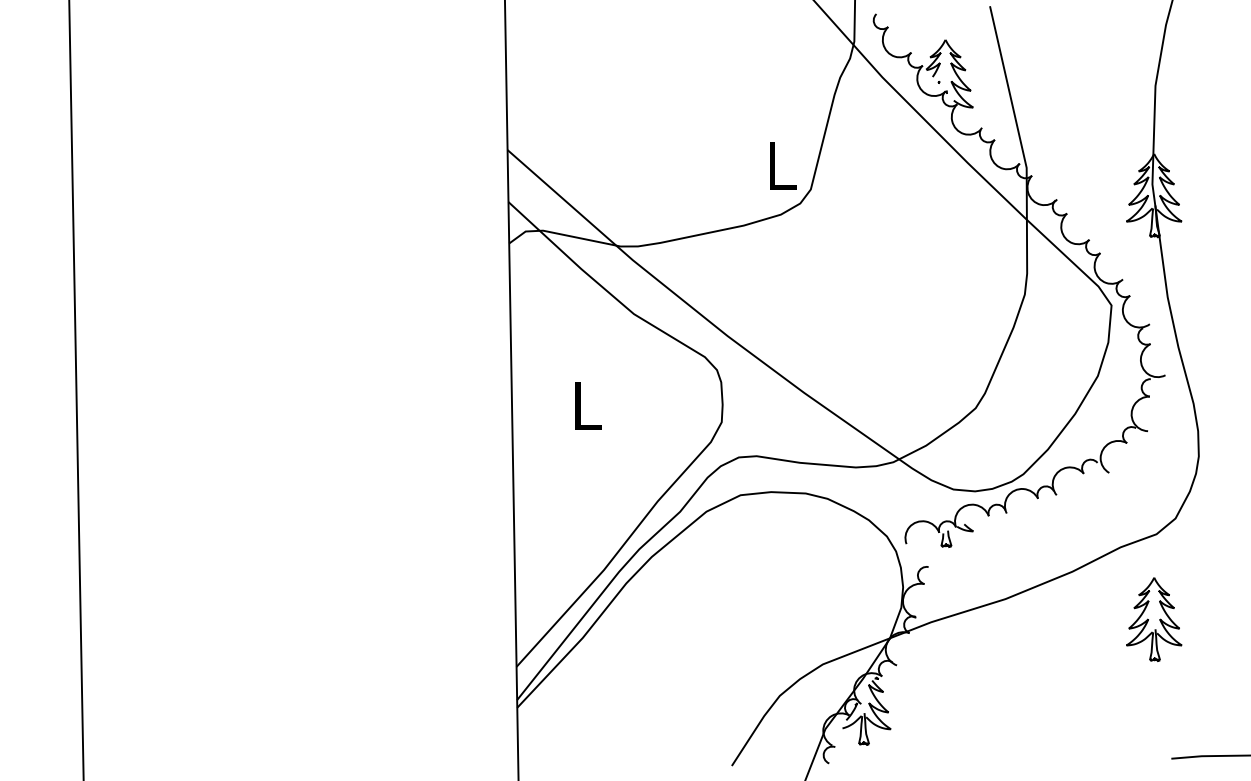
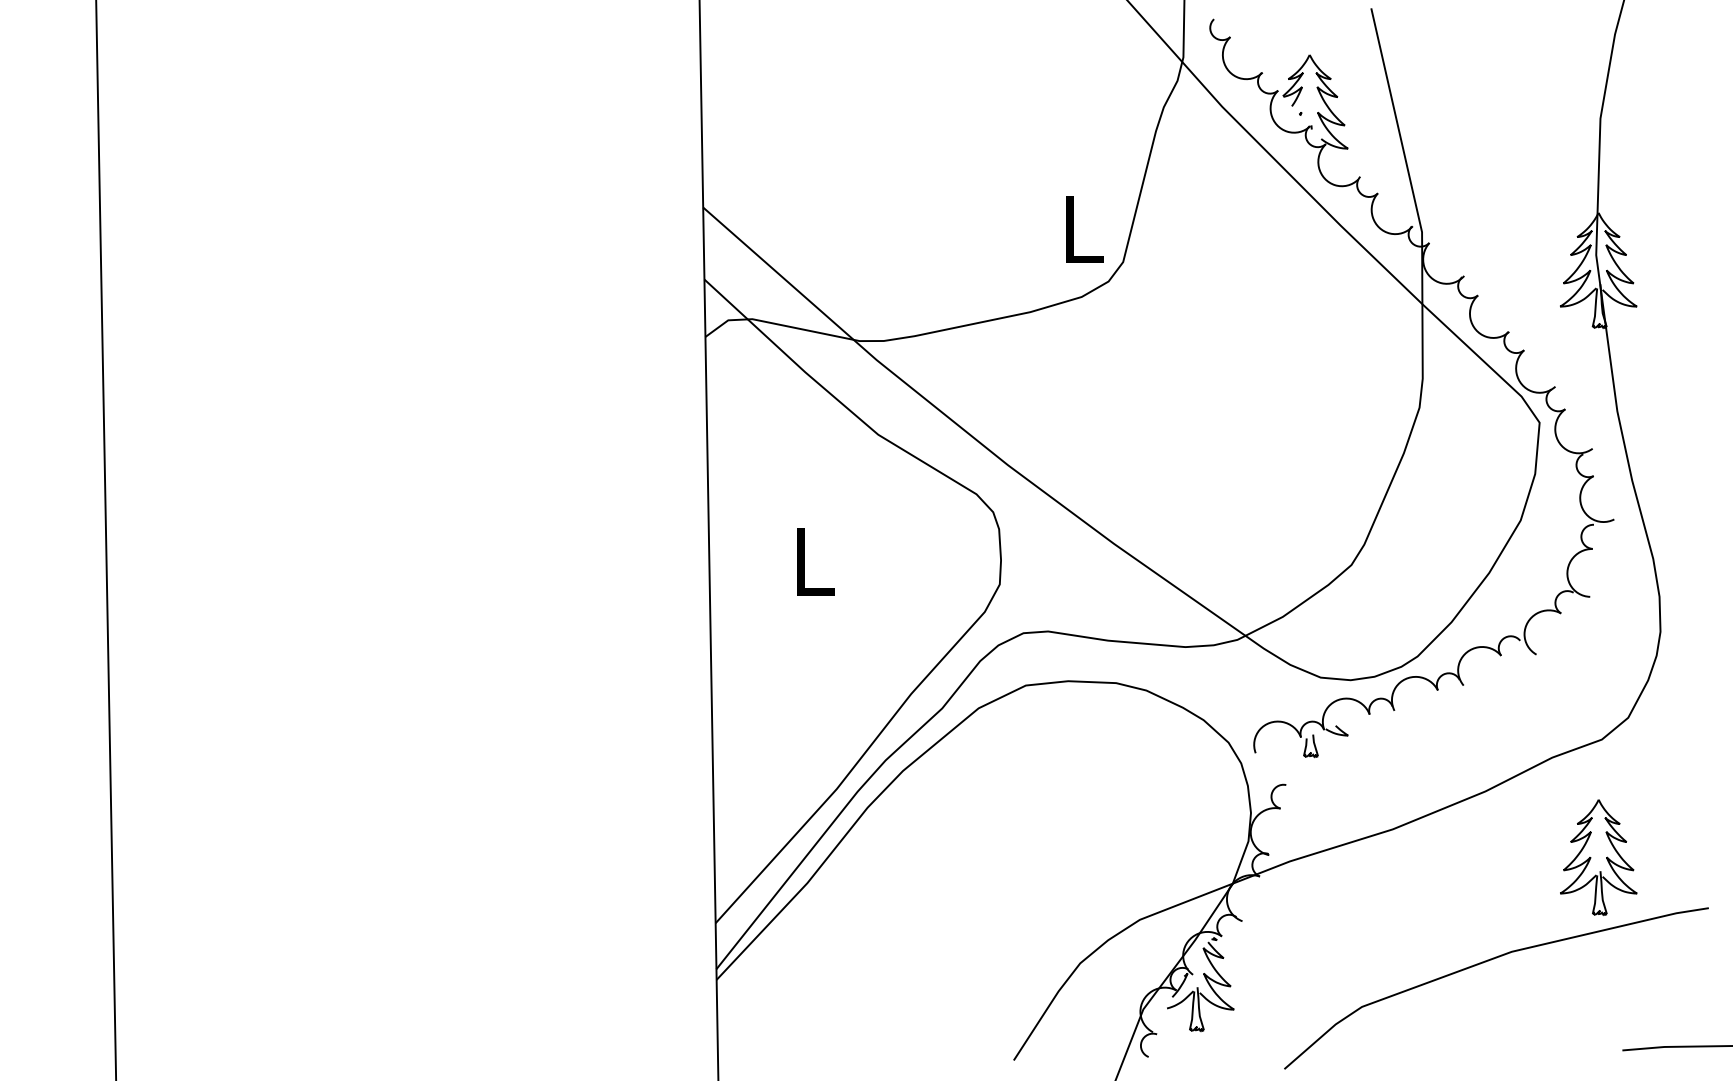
curve: (1073, 695) -> (1486, 962), added

